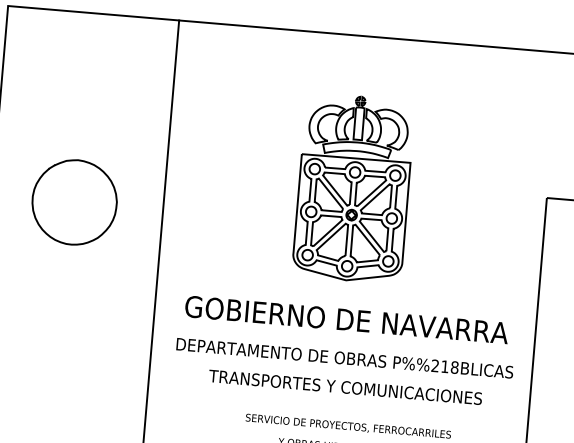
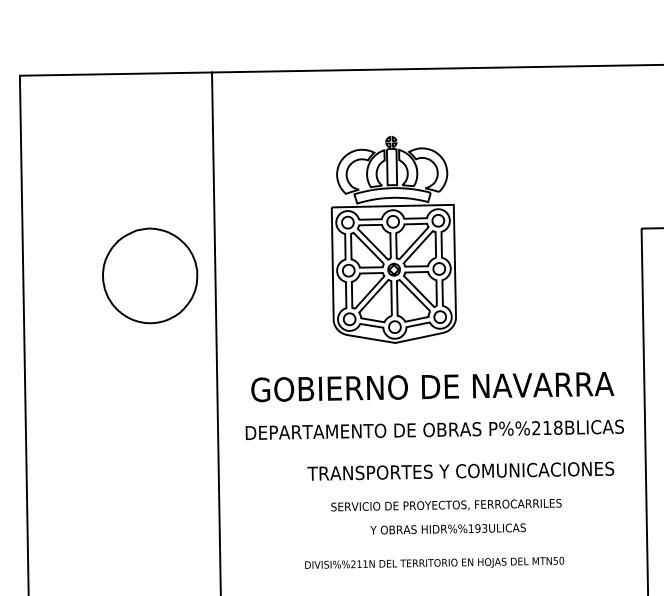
part: (353, 188) -> (393, 239), moved
part: (74, 202) -> (150, 275), moved
text: (345, 386) -> (460, 470), moved

